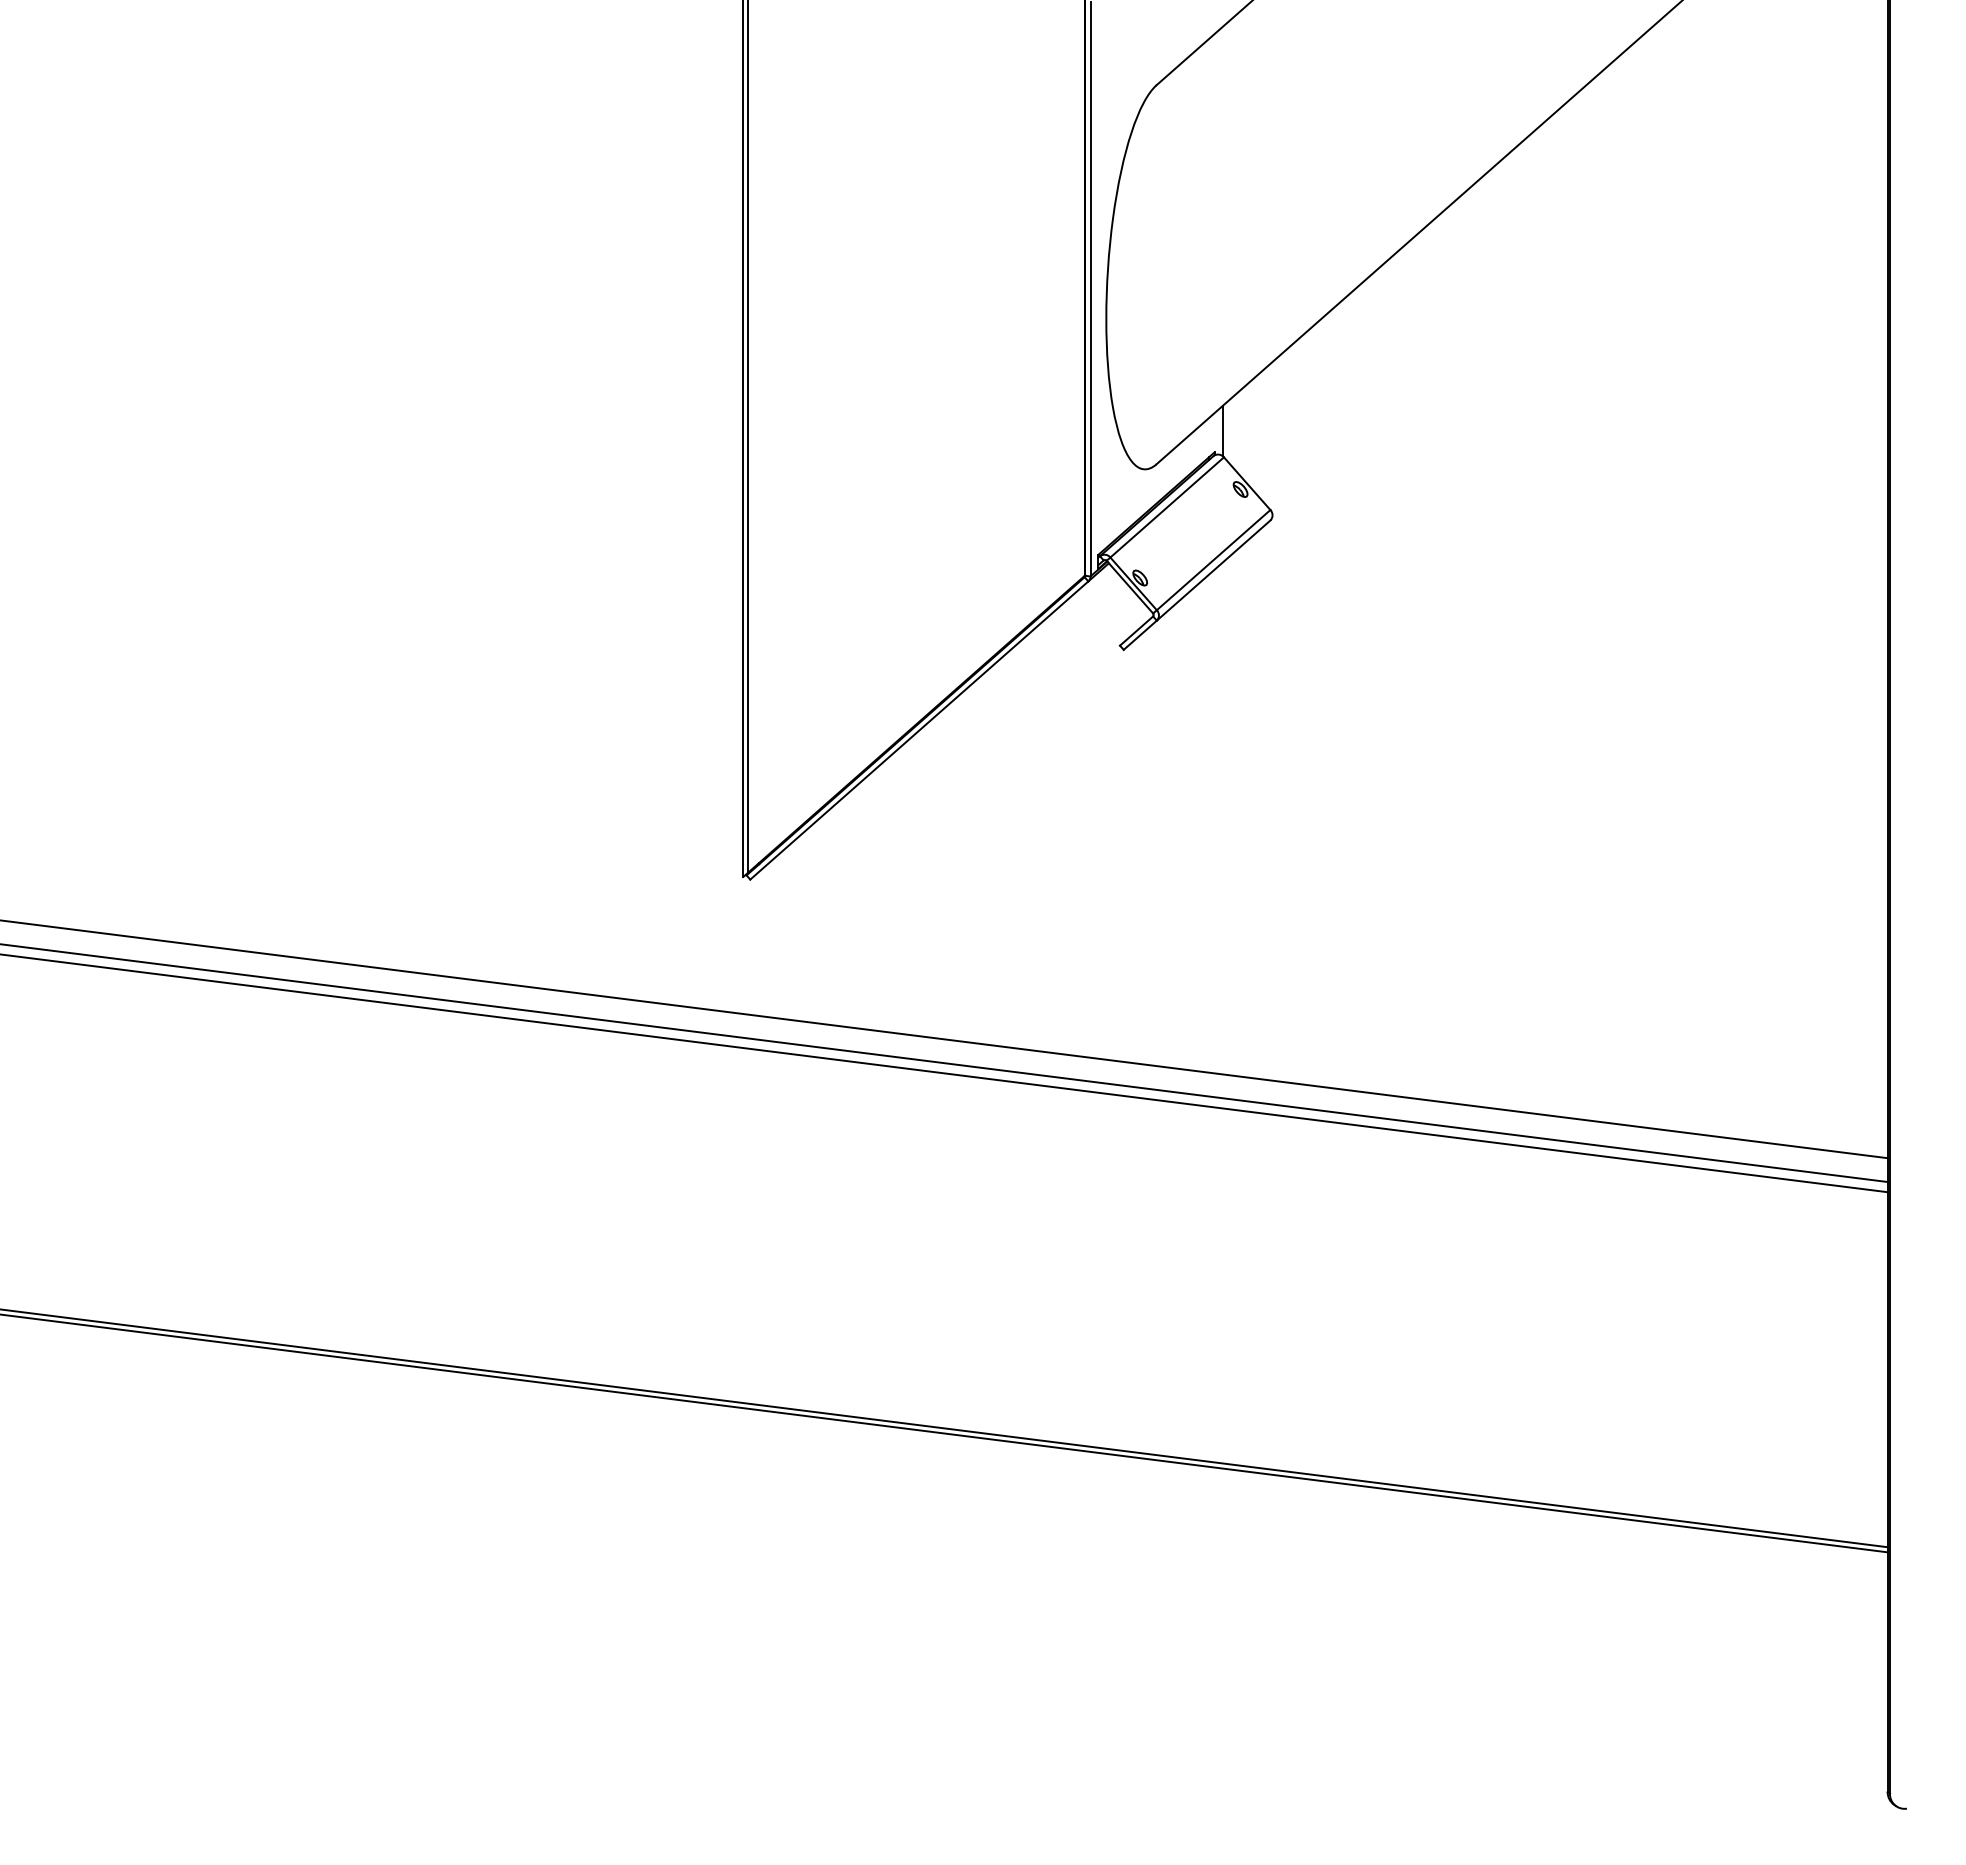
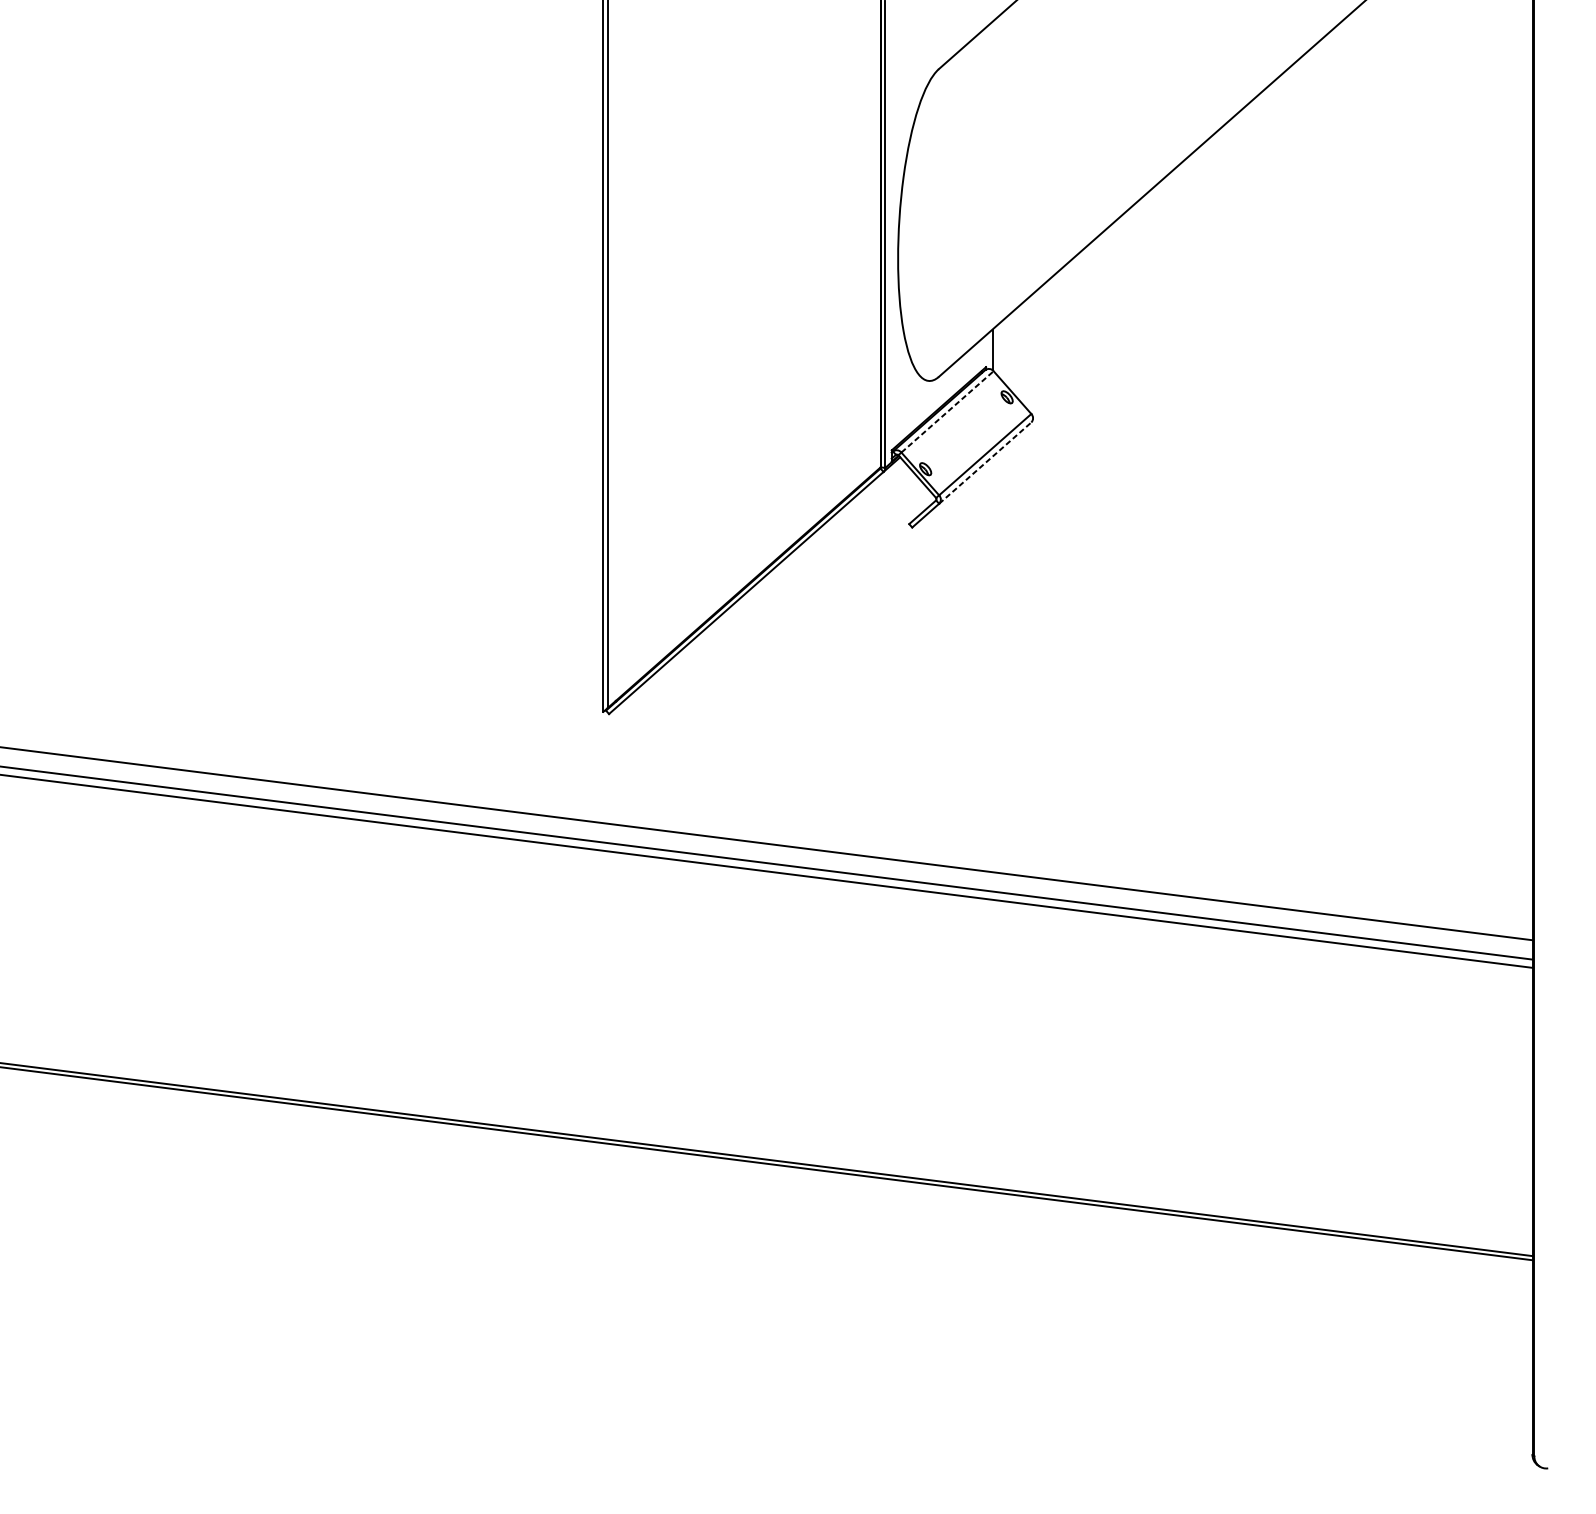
line: (1167, 507) -> (947, 411), solid -> dashed
line: (1213, 570) -> (985, 463), solid -> dashed

